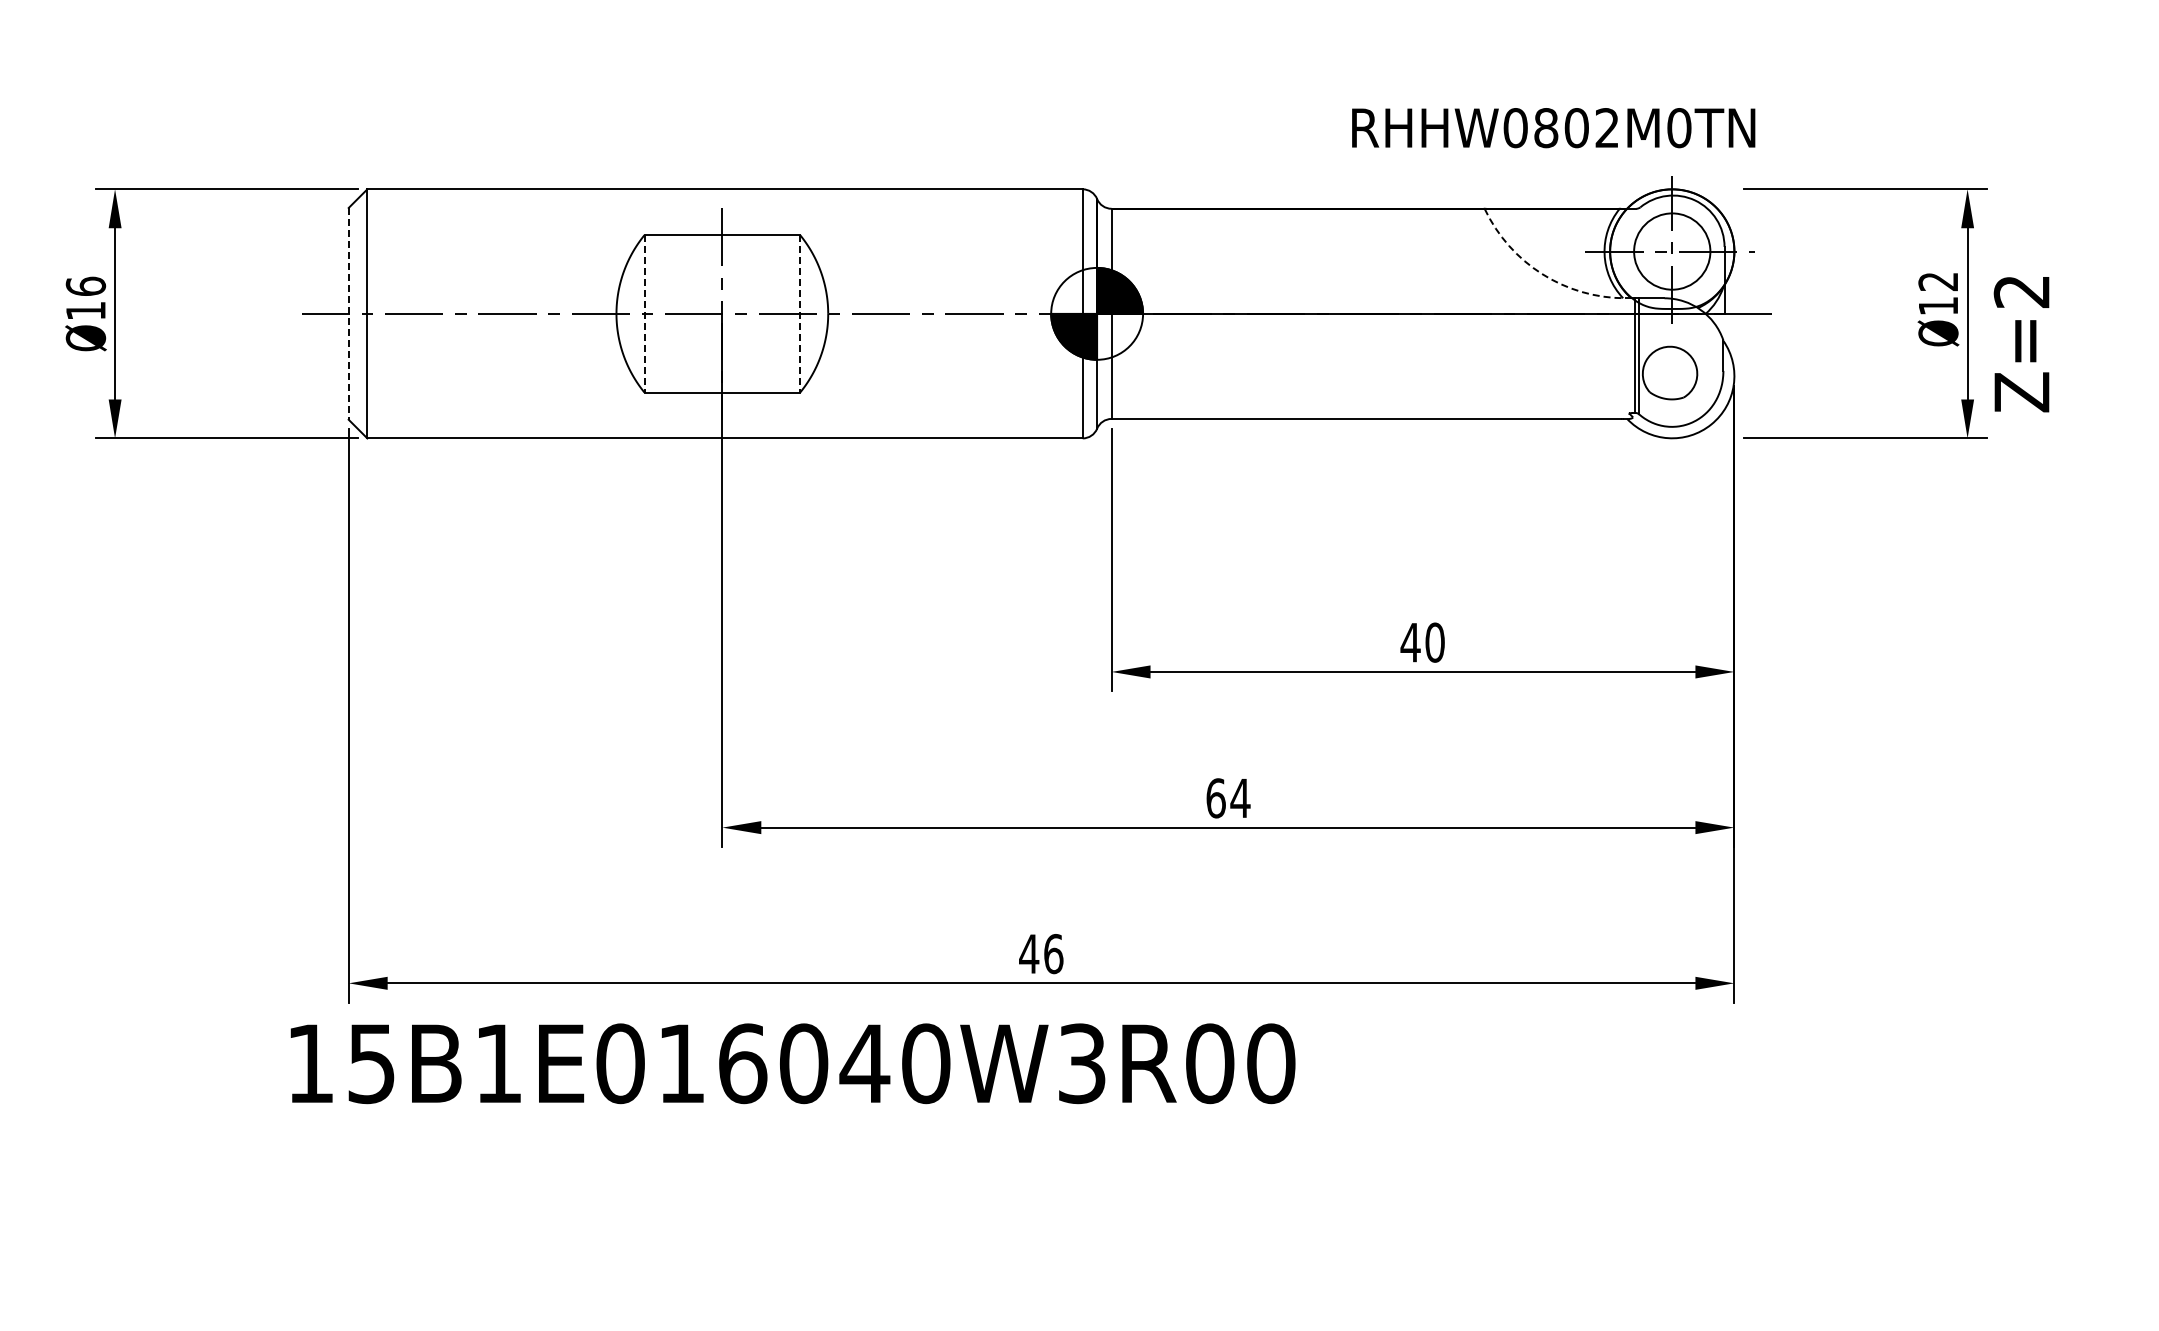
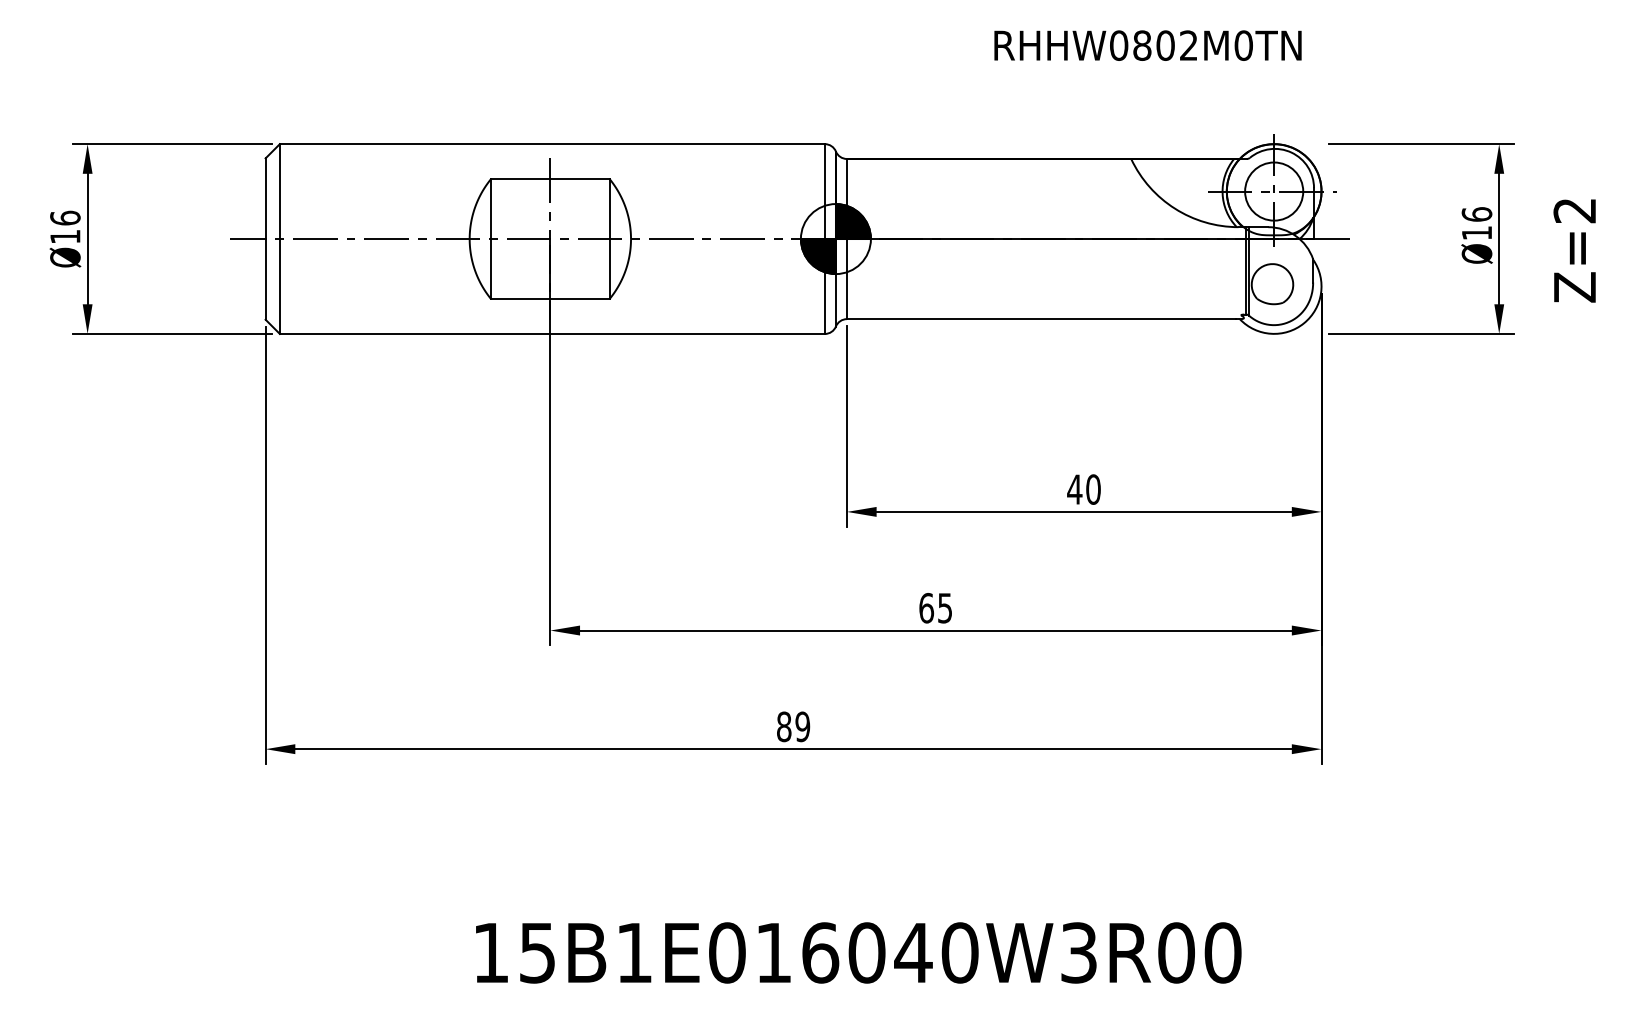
text: (1553, 128) -> (1147, 45), moved
arc: (1542, 274) -> (1175, 209), dashed -> solid
text: (1938, 281) -> (1477, 214), Ø12 -> Ø16
line: (348, 313) -> (265, 238), dashed -> solid
line: (644, 313) -> (491, 238), dashed -> solid
line: (800, 313) -> (609, 238), dashed -> solid
text: (2021, 344) -> (1574, 250), moved
text: (1240, 798) -> (945, 608), 64 -> 65
text: (1041, 954) -> (793, 727), 46 -> 89
text: (792, 1063) -> (858, 952), moved

